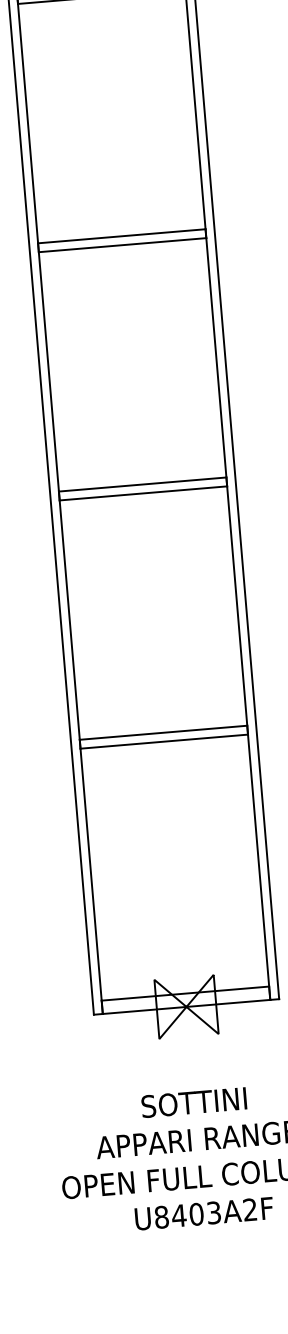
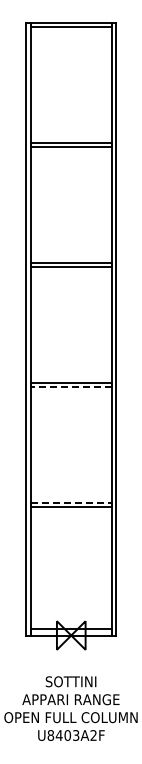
line: (141, 494) -> (70, 387), solid -> dashed
line: (163, 731) -> (71, 502), solid -> dashed

